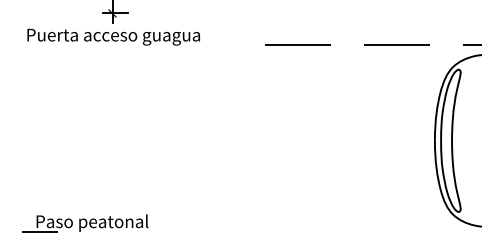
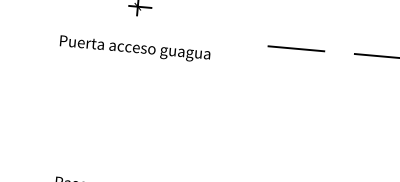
text: (113, 36) -> (134, 48), moved

